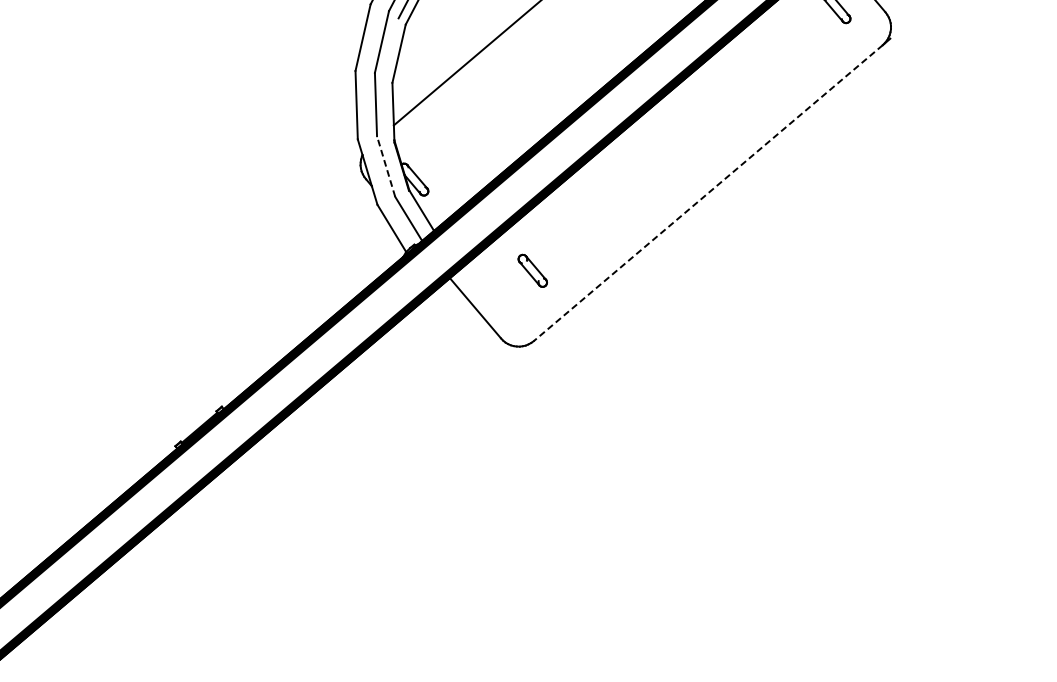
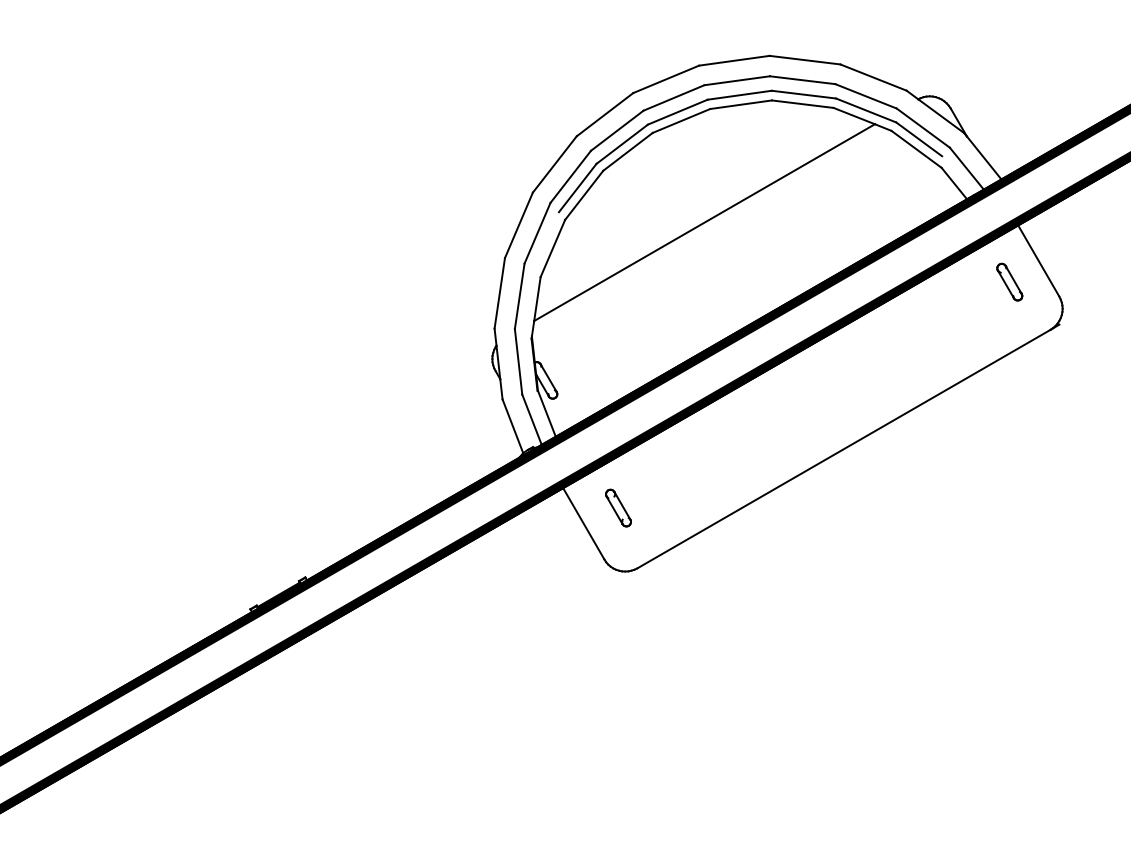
line: (386, 166) -> (518, 361), dashed -> solid
line: (707, 193) -> (843, 449), dashed -> solid
part: (532, 270) -> (618, 507), moved

